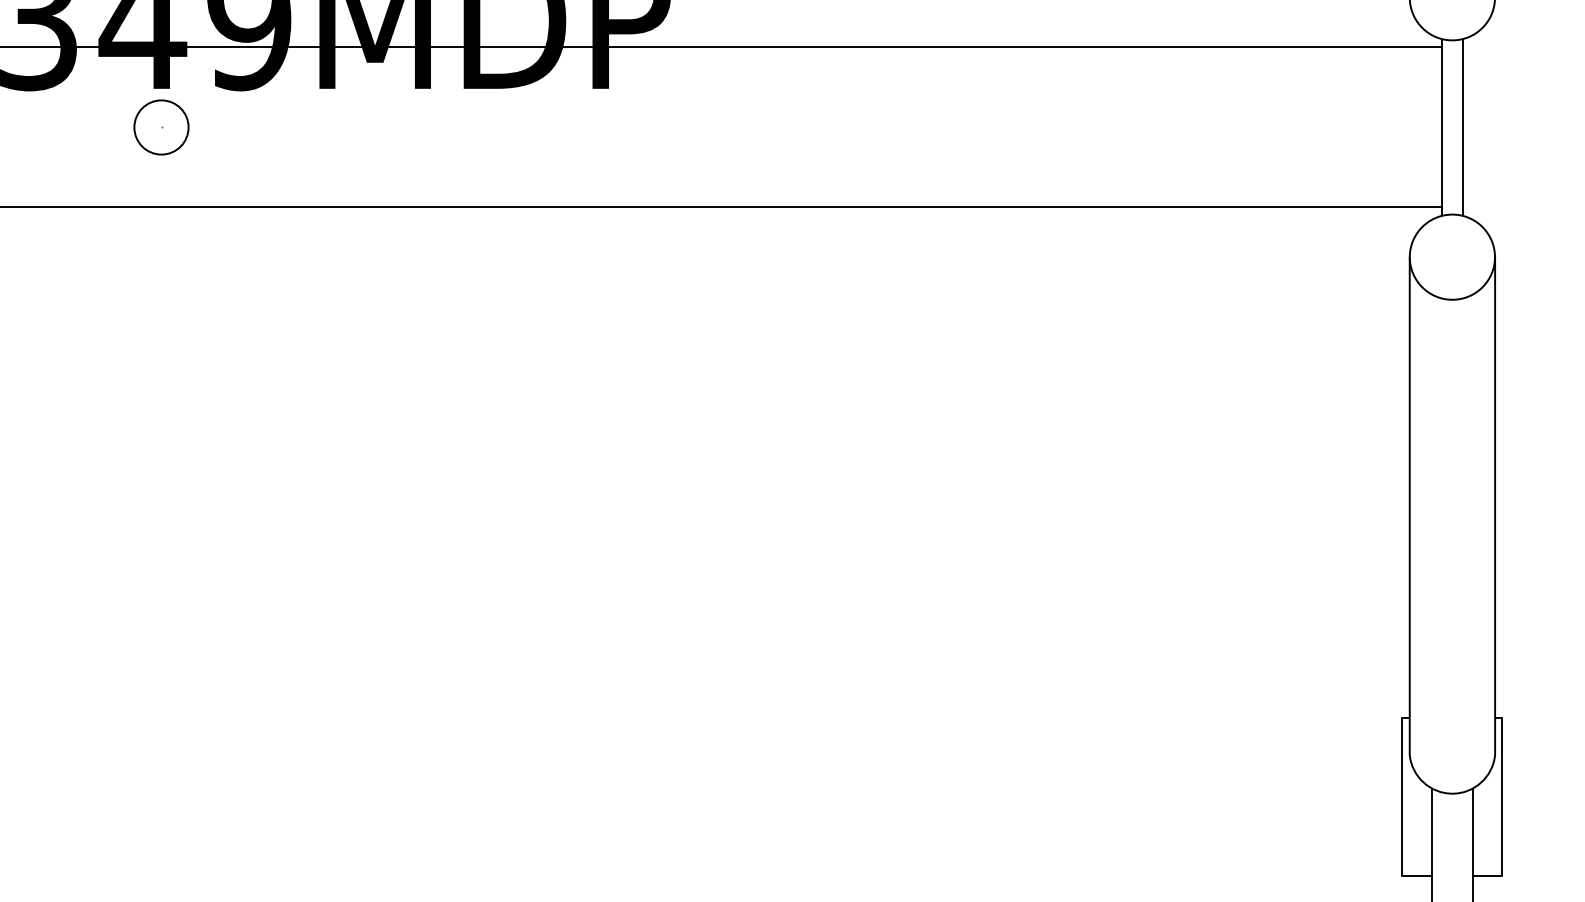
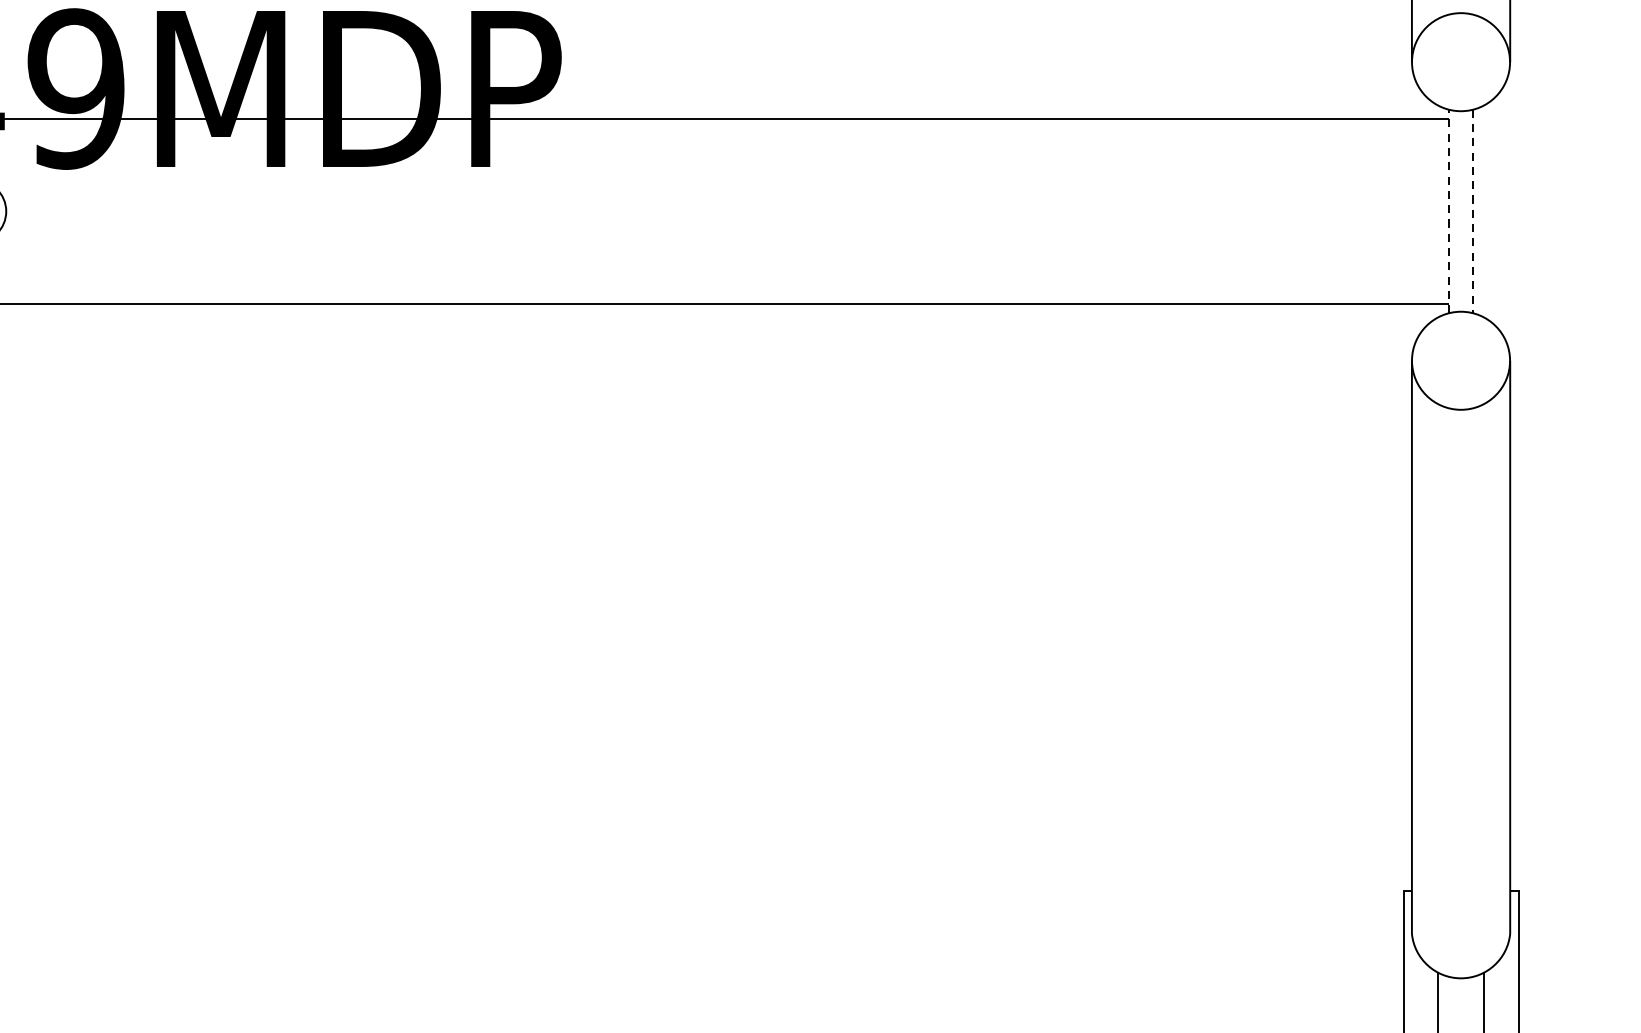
line: (1441, 127) -> (1448, 211), solid -> dashed
line: (1463, 127) -> (1473, 211), solid -> dashed

